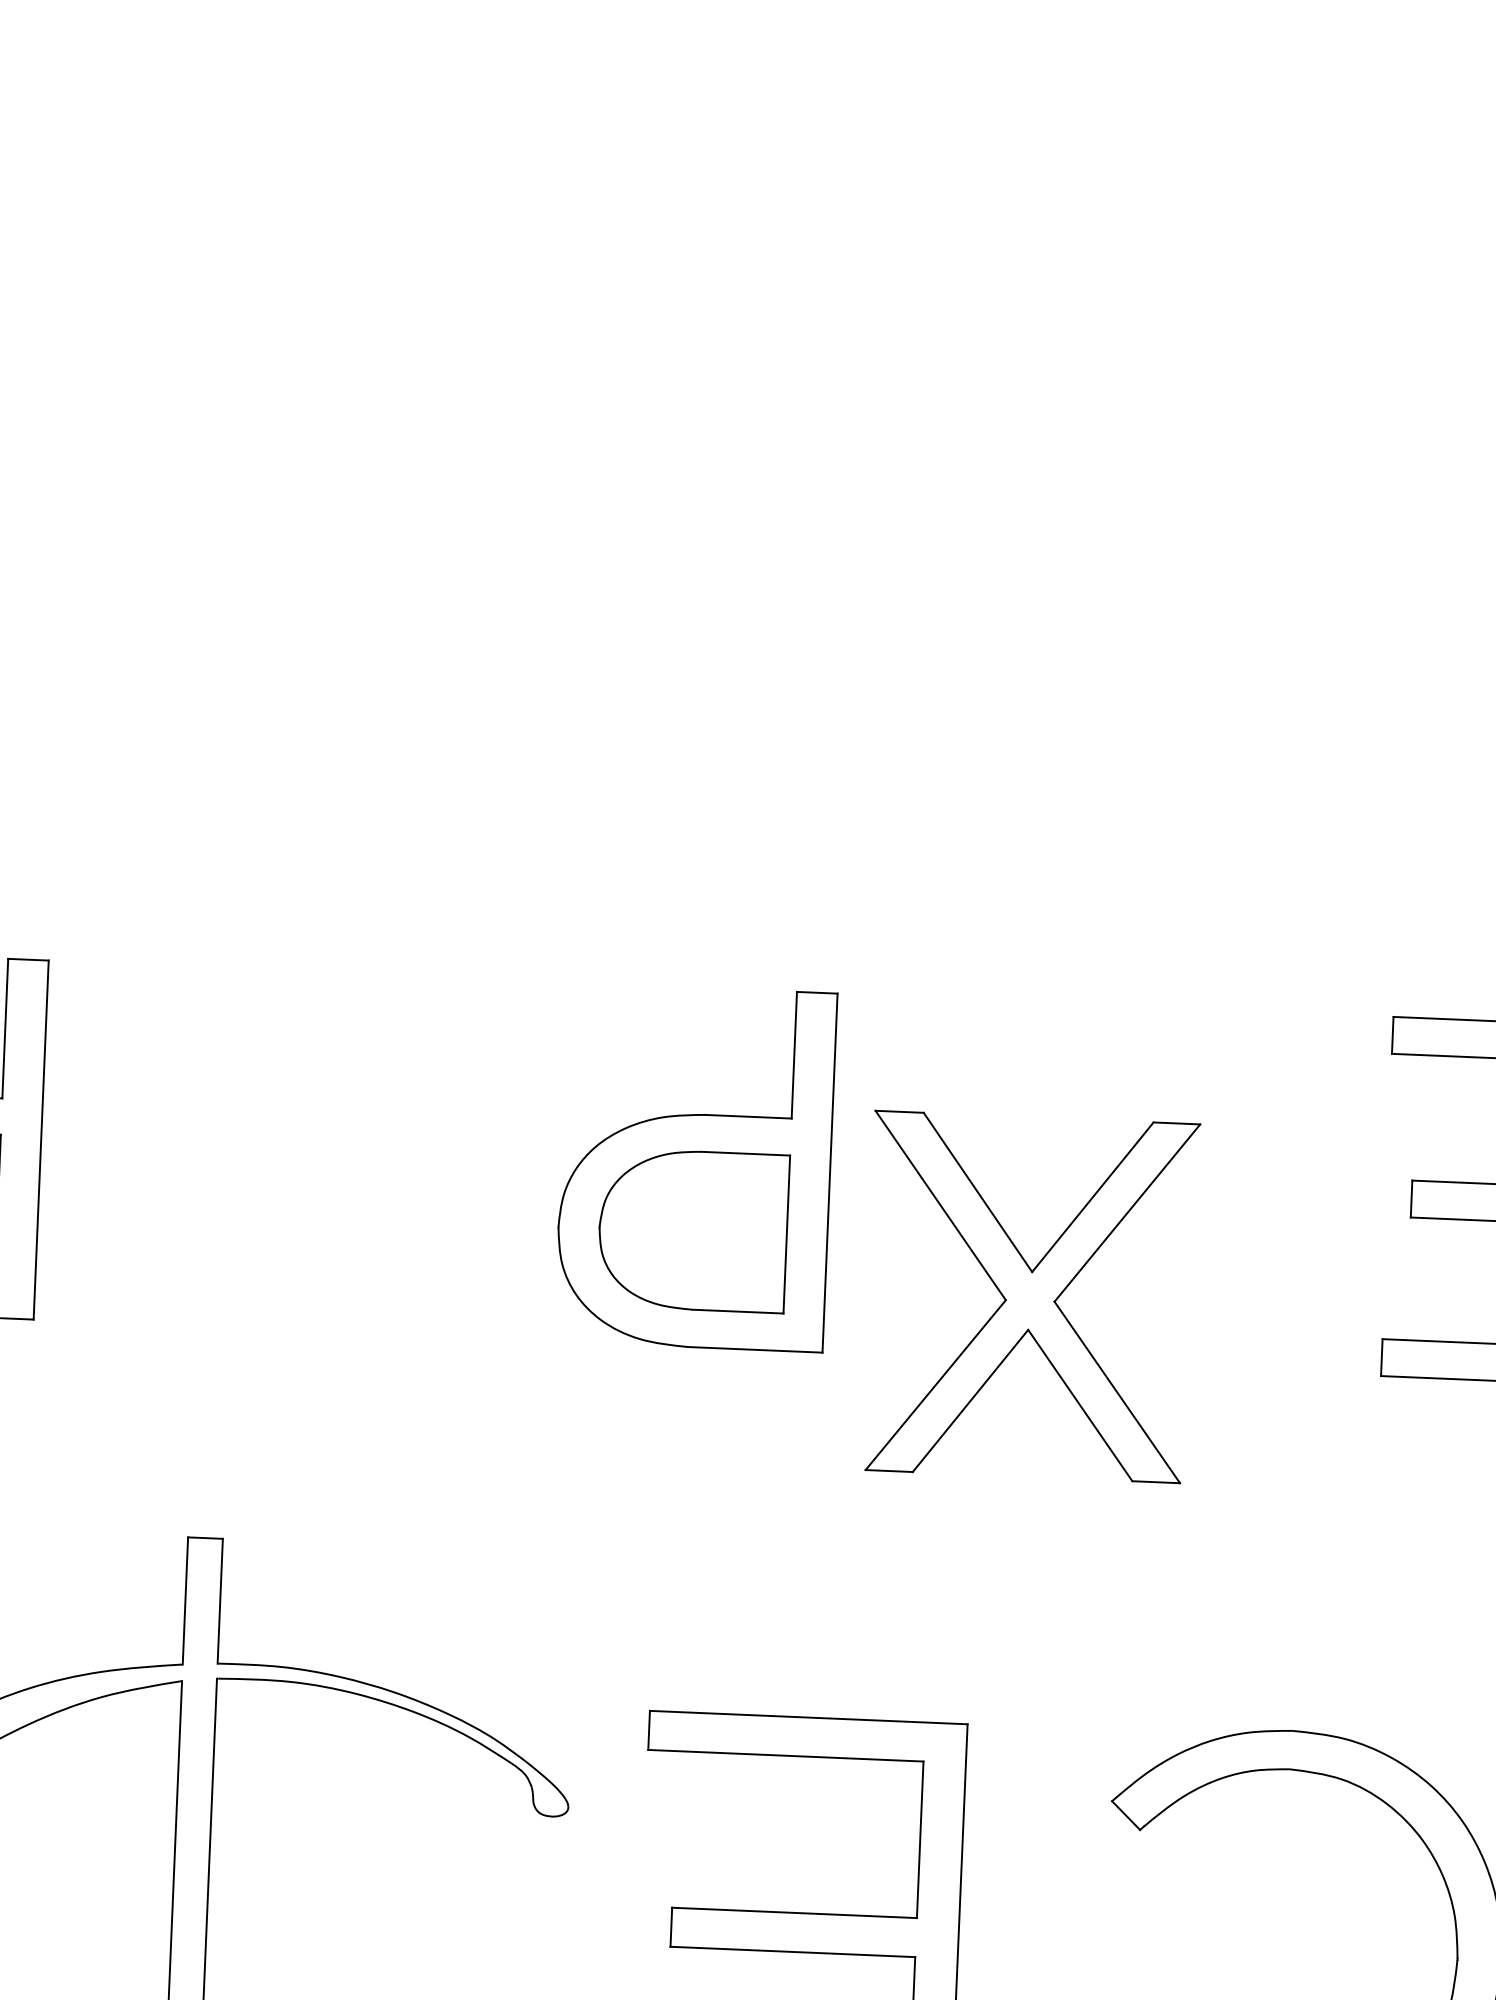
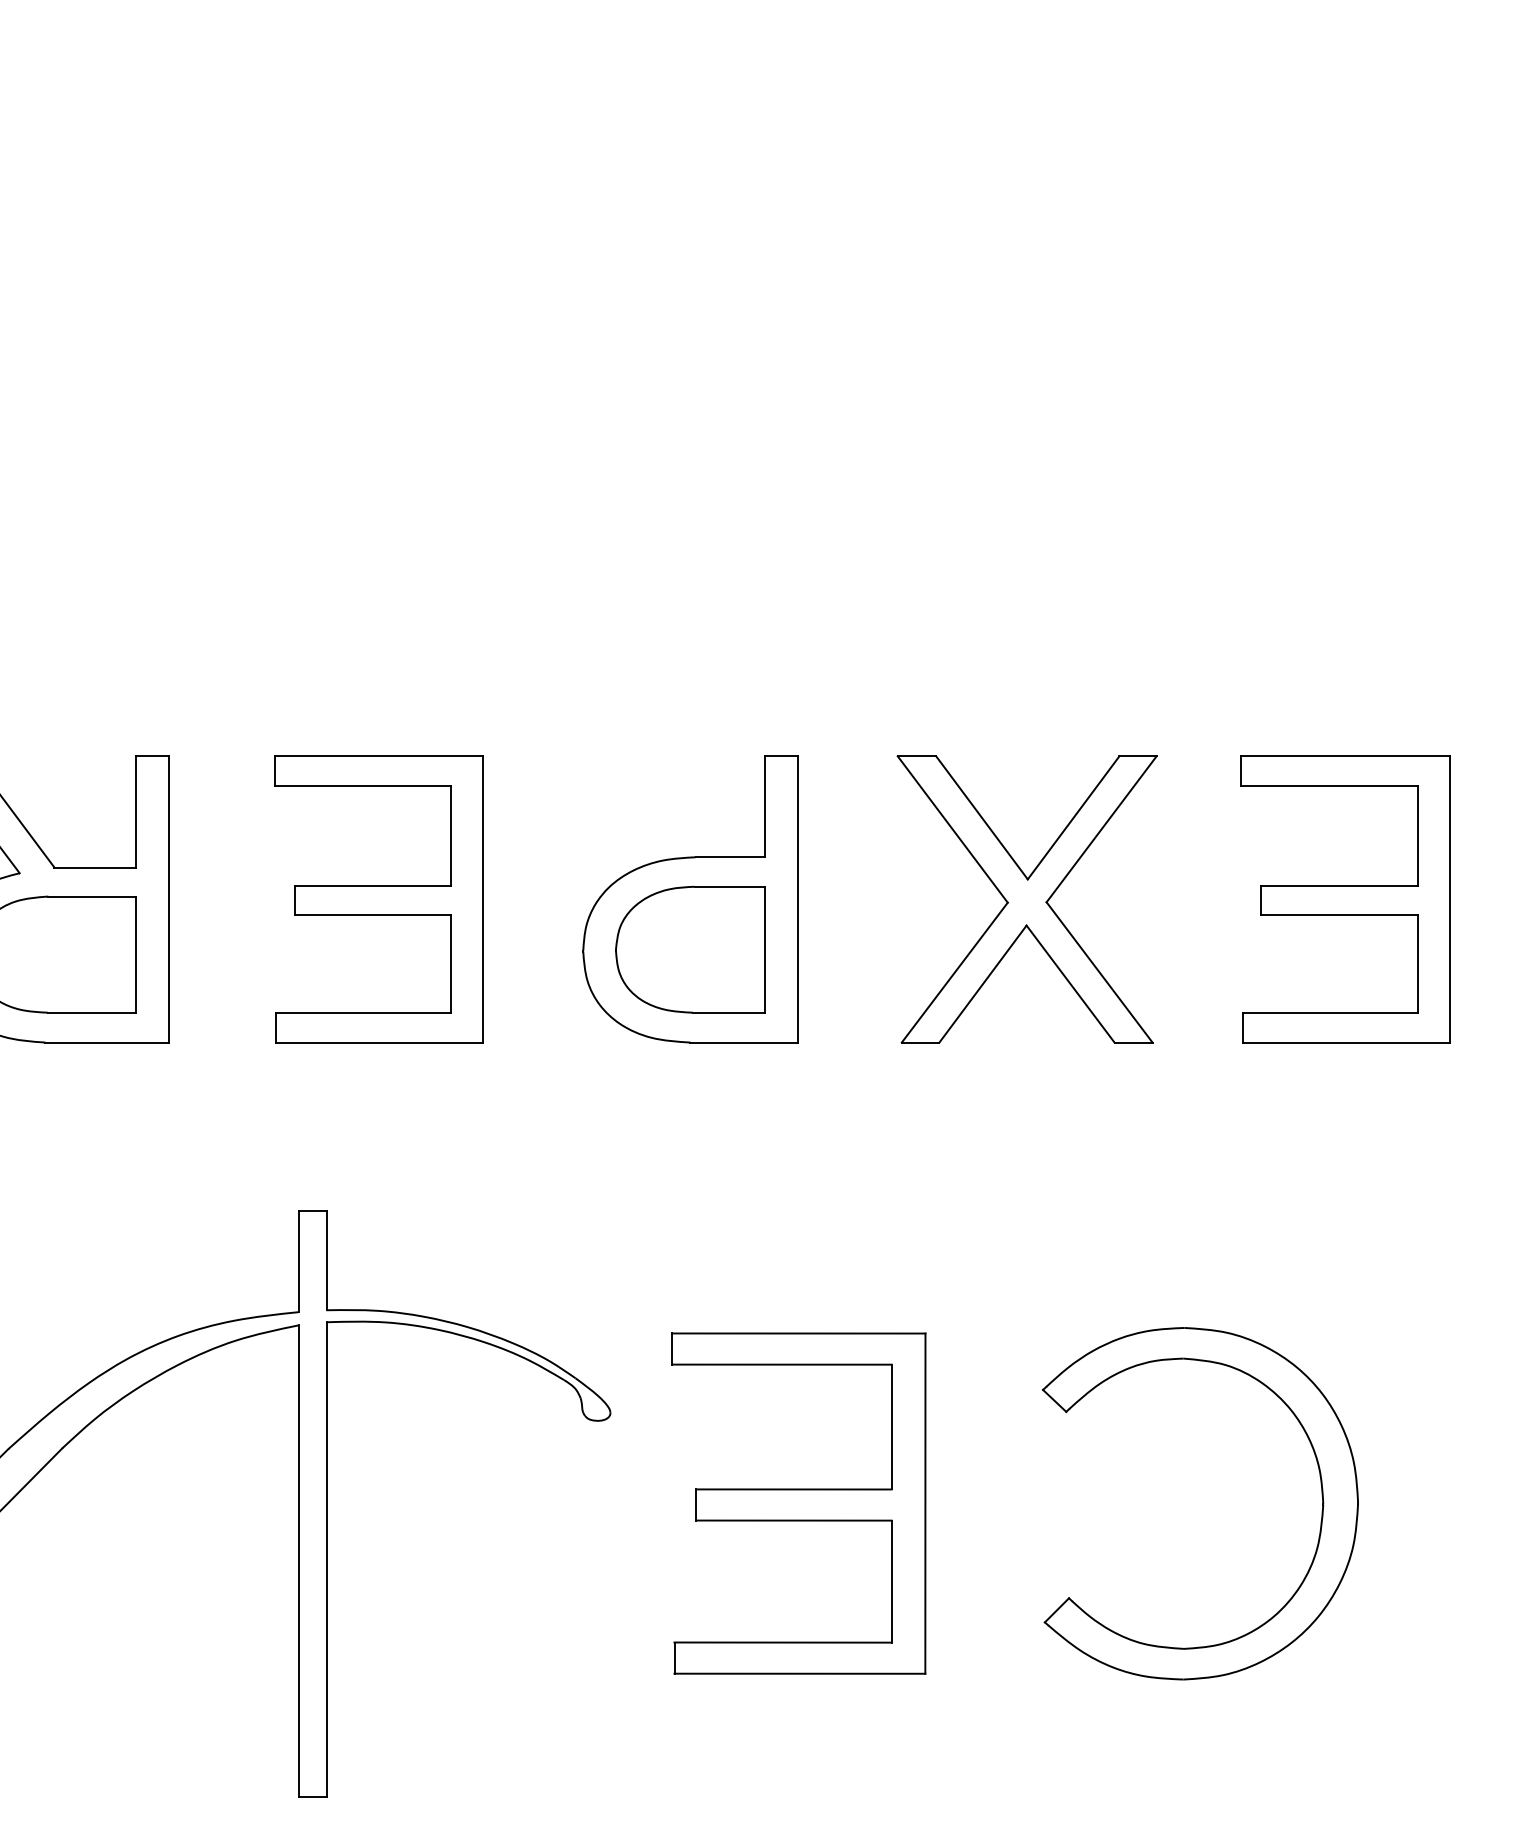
part: (304, 1151) -> (378, 899), added
part: (1029, 1297) -> (1026, 899), moved

